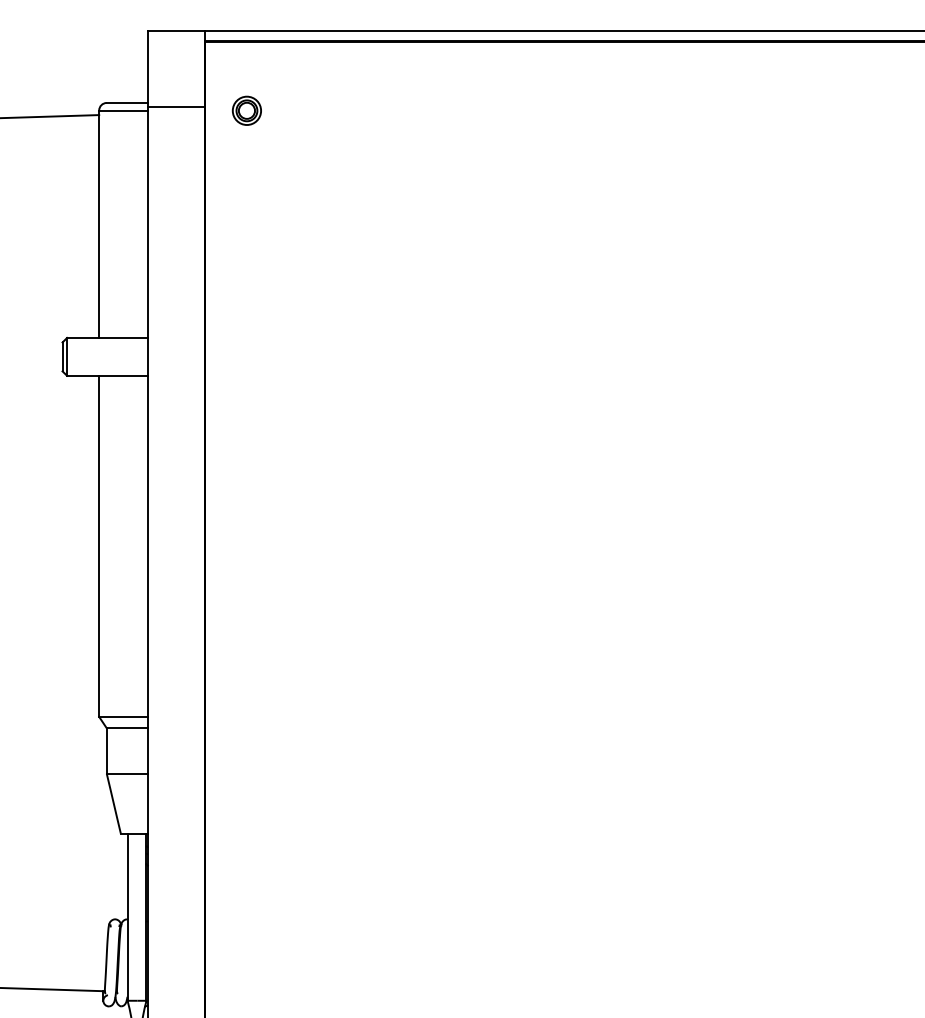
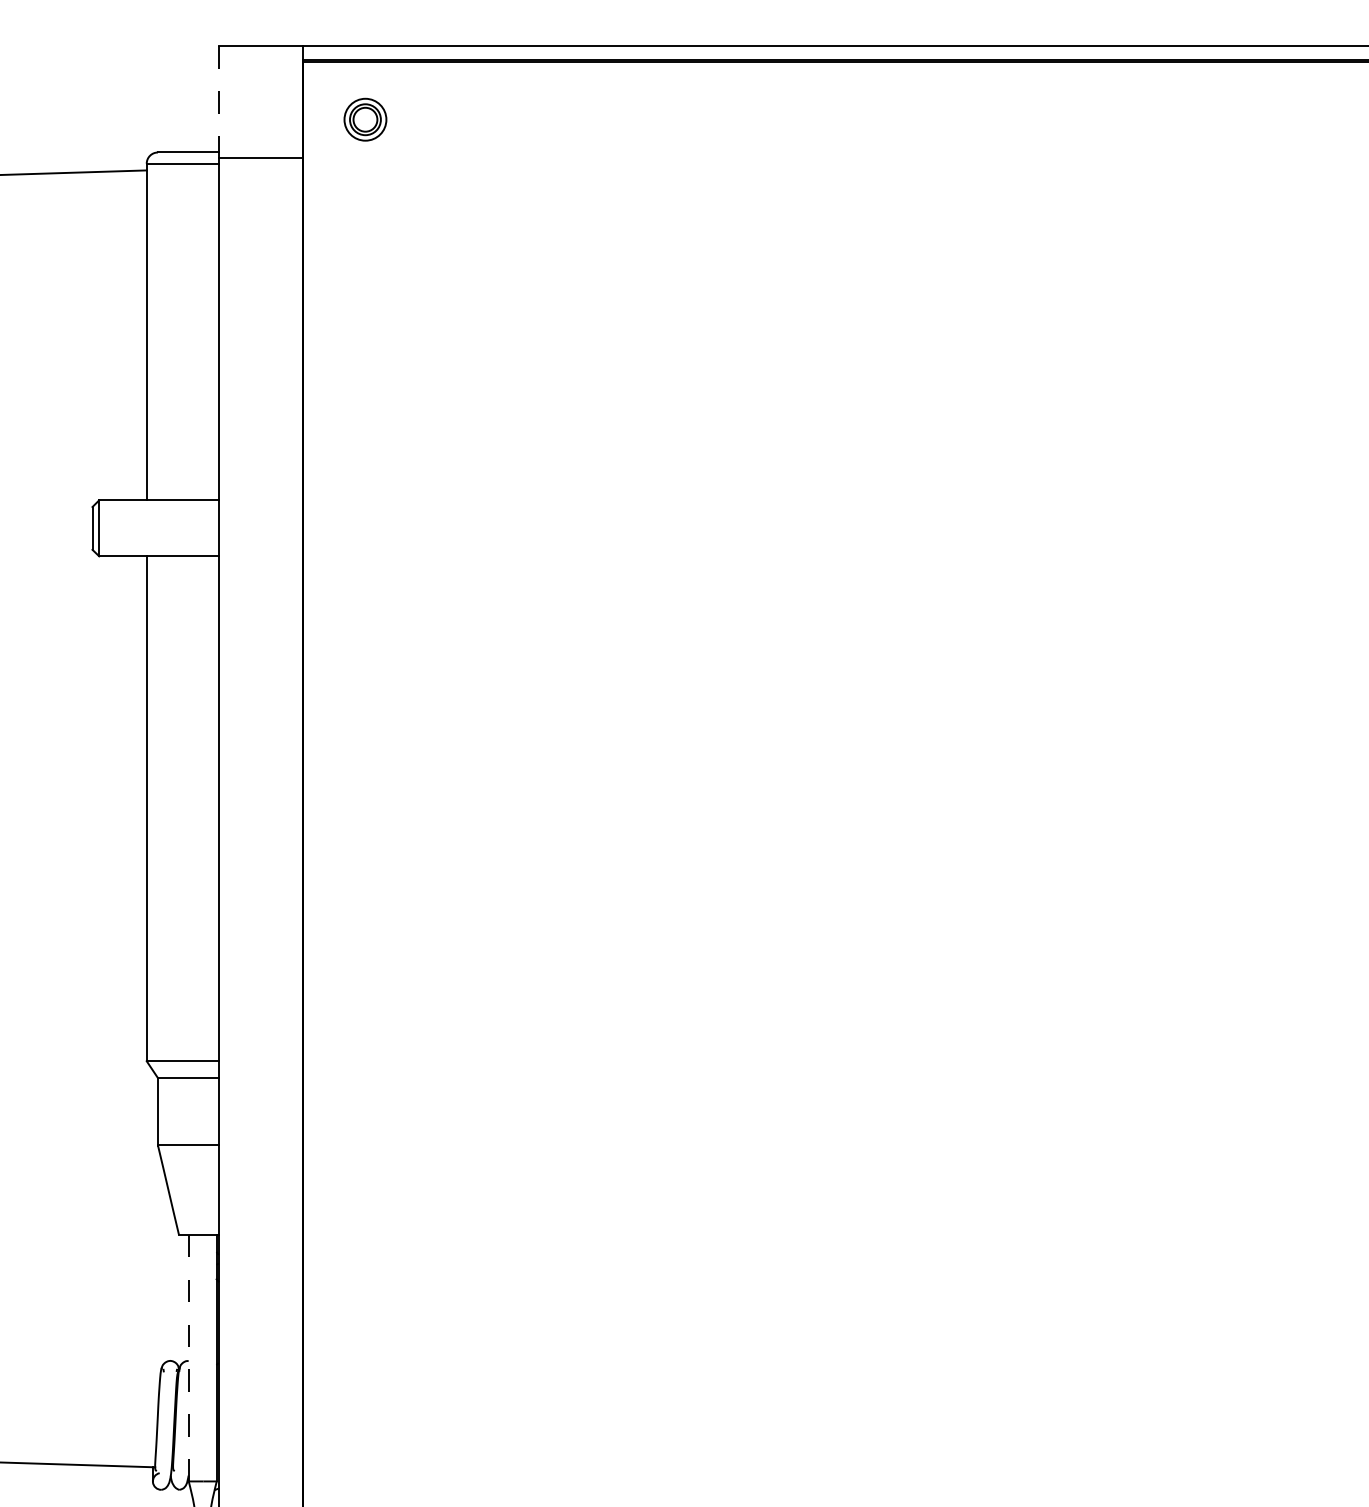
line: (147, 69) -> (218, 102), solid -> dashed
part: (246, 110) -> (364, 119), moved
line: (127, 918) -> (188, 1359), solid -> dashed

